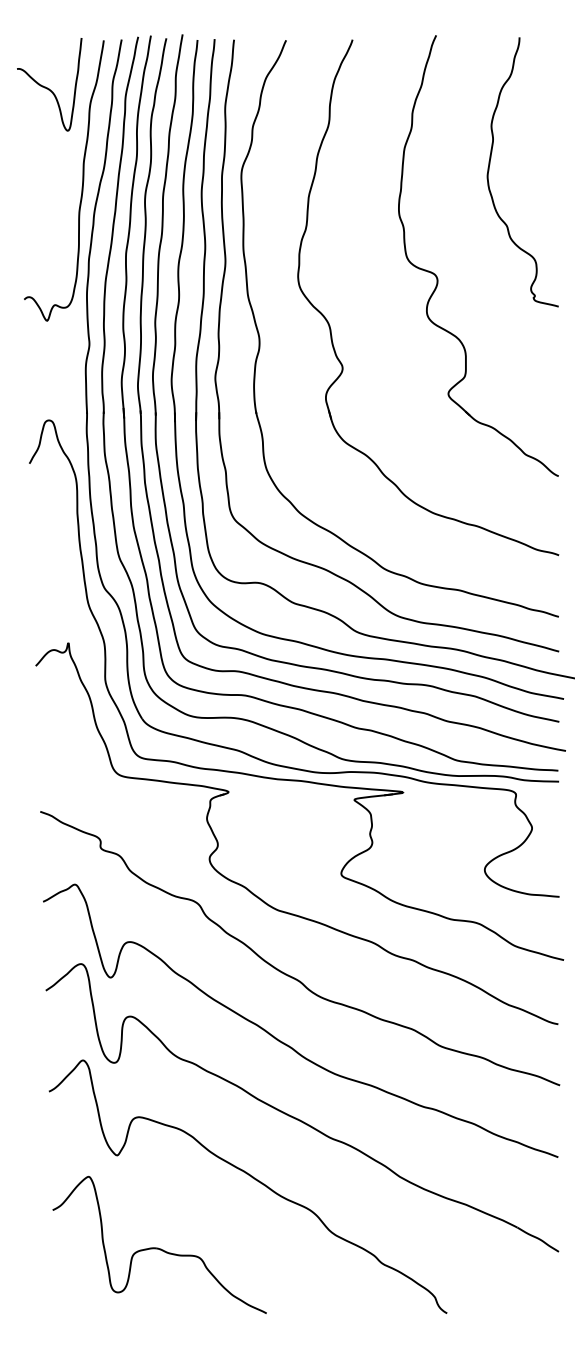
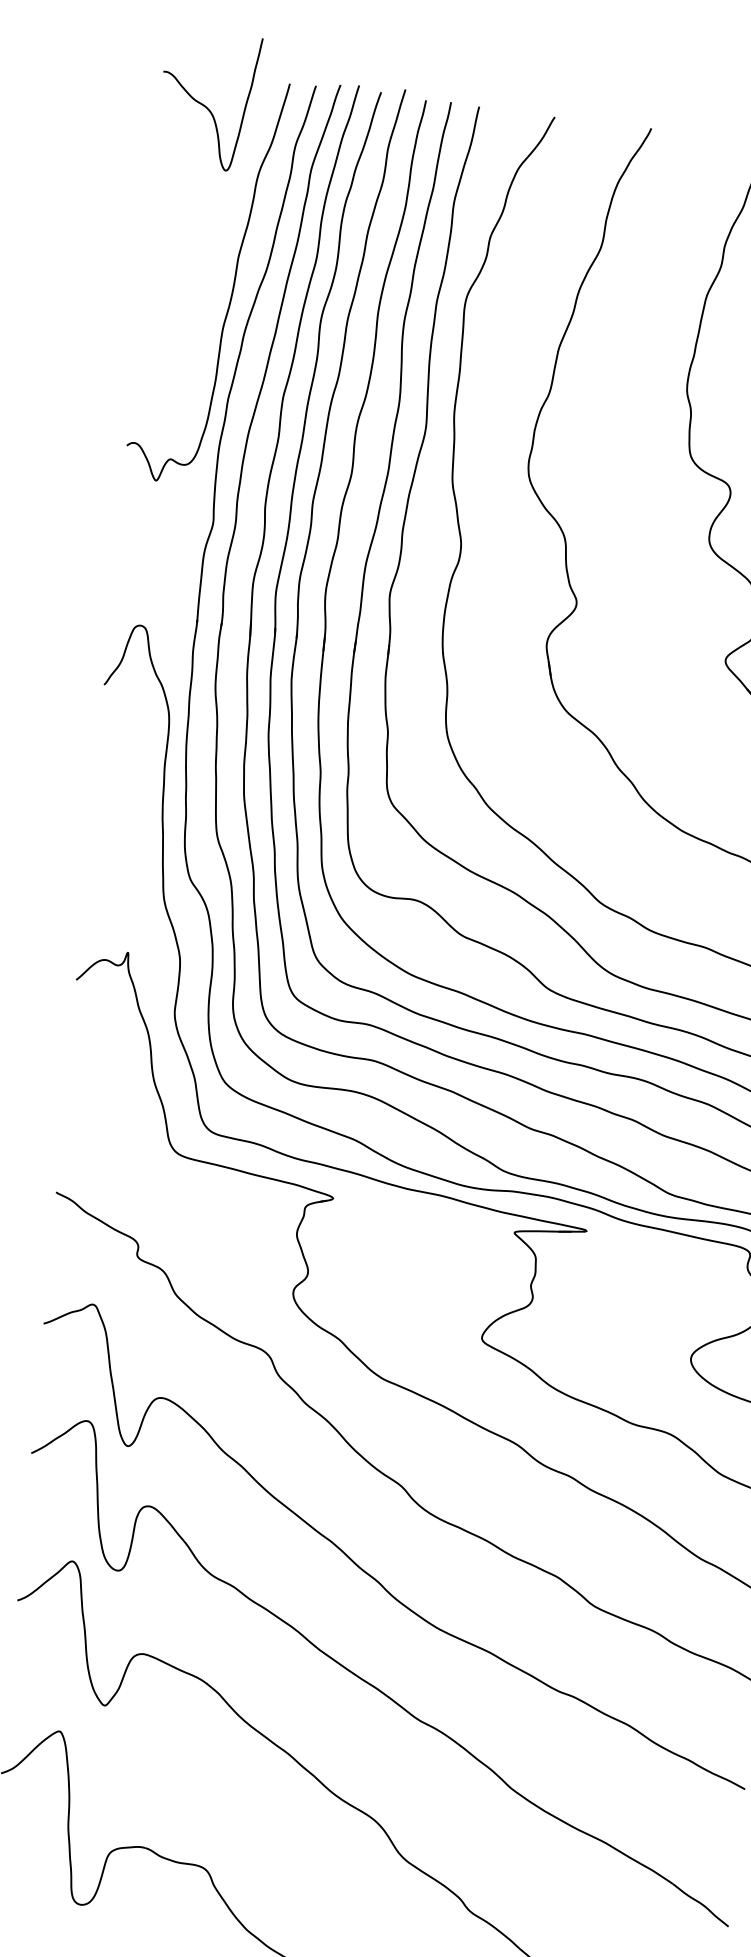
curve: (47, 87) -> (204, 104), moved

